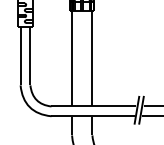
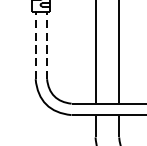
line: (20, 55) -> (35, 44), solid -> dashed
line: (30, 55) -> (47, 44), solid -> dashed

